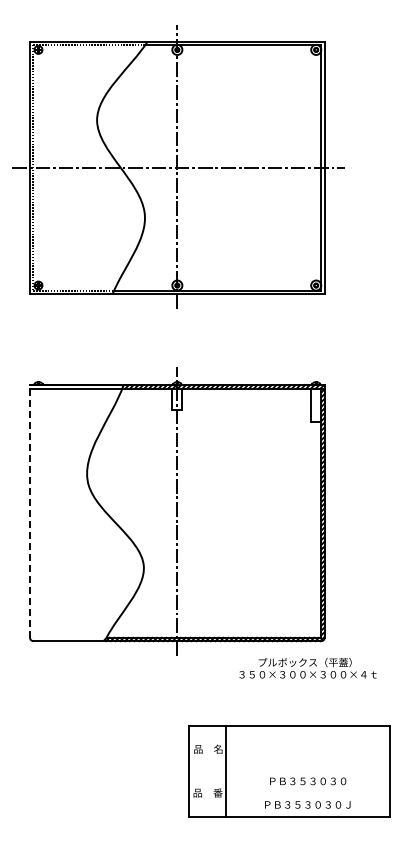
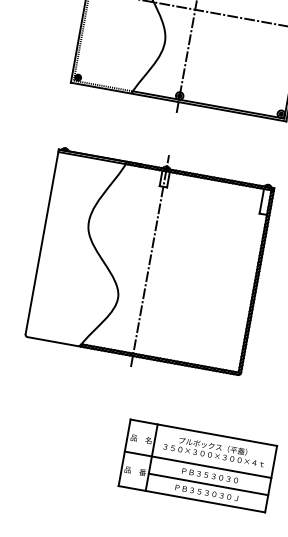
line: (30, 511) -> (42, 241), dashed -> solid
text: (307, 668) -> (214, 450), moved
line: (289, 769) -> (198, 464), added
line: (307, 793) -> (208, 484), added

